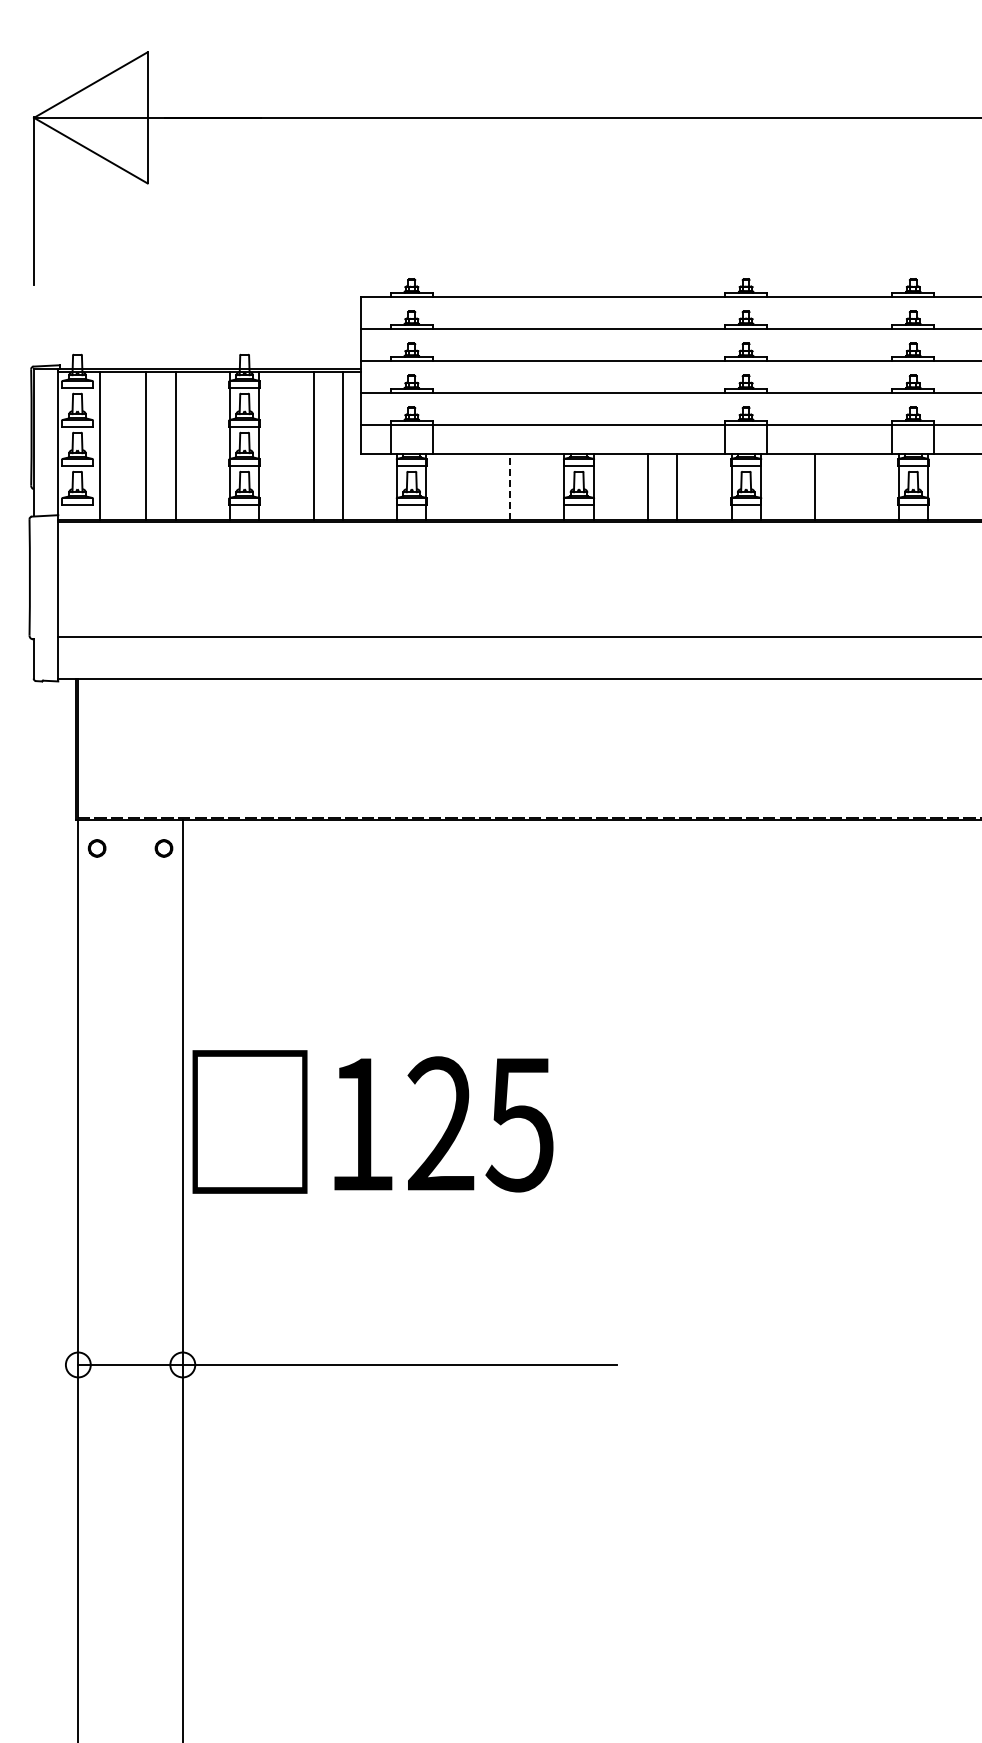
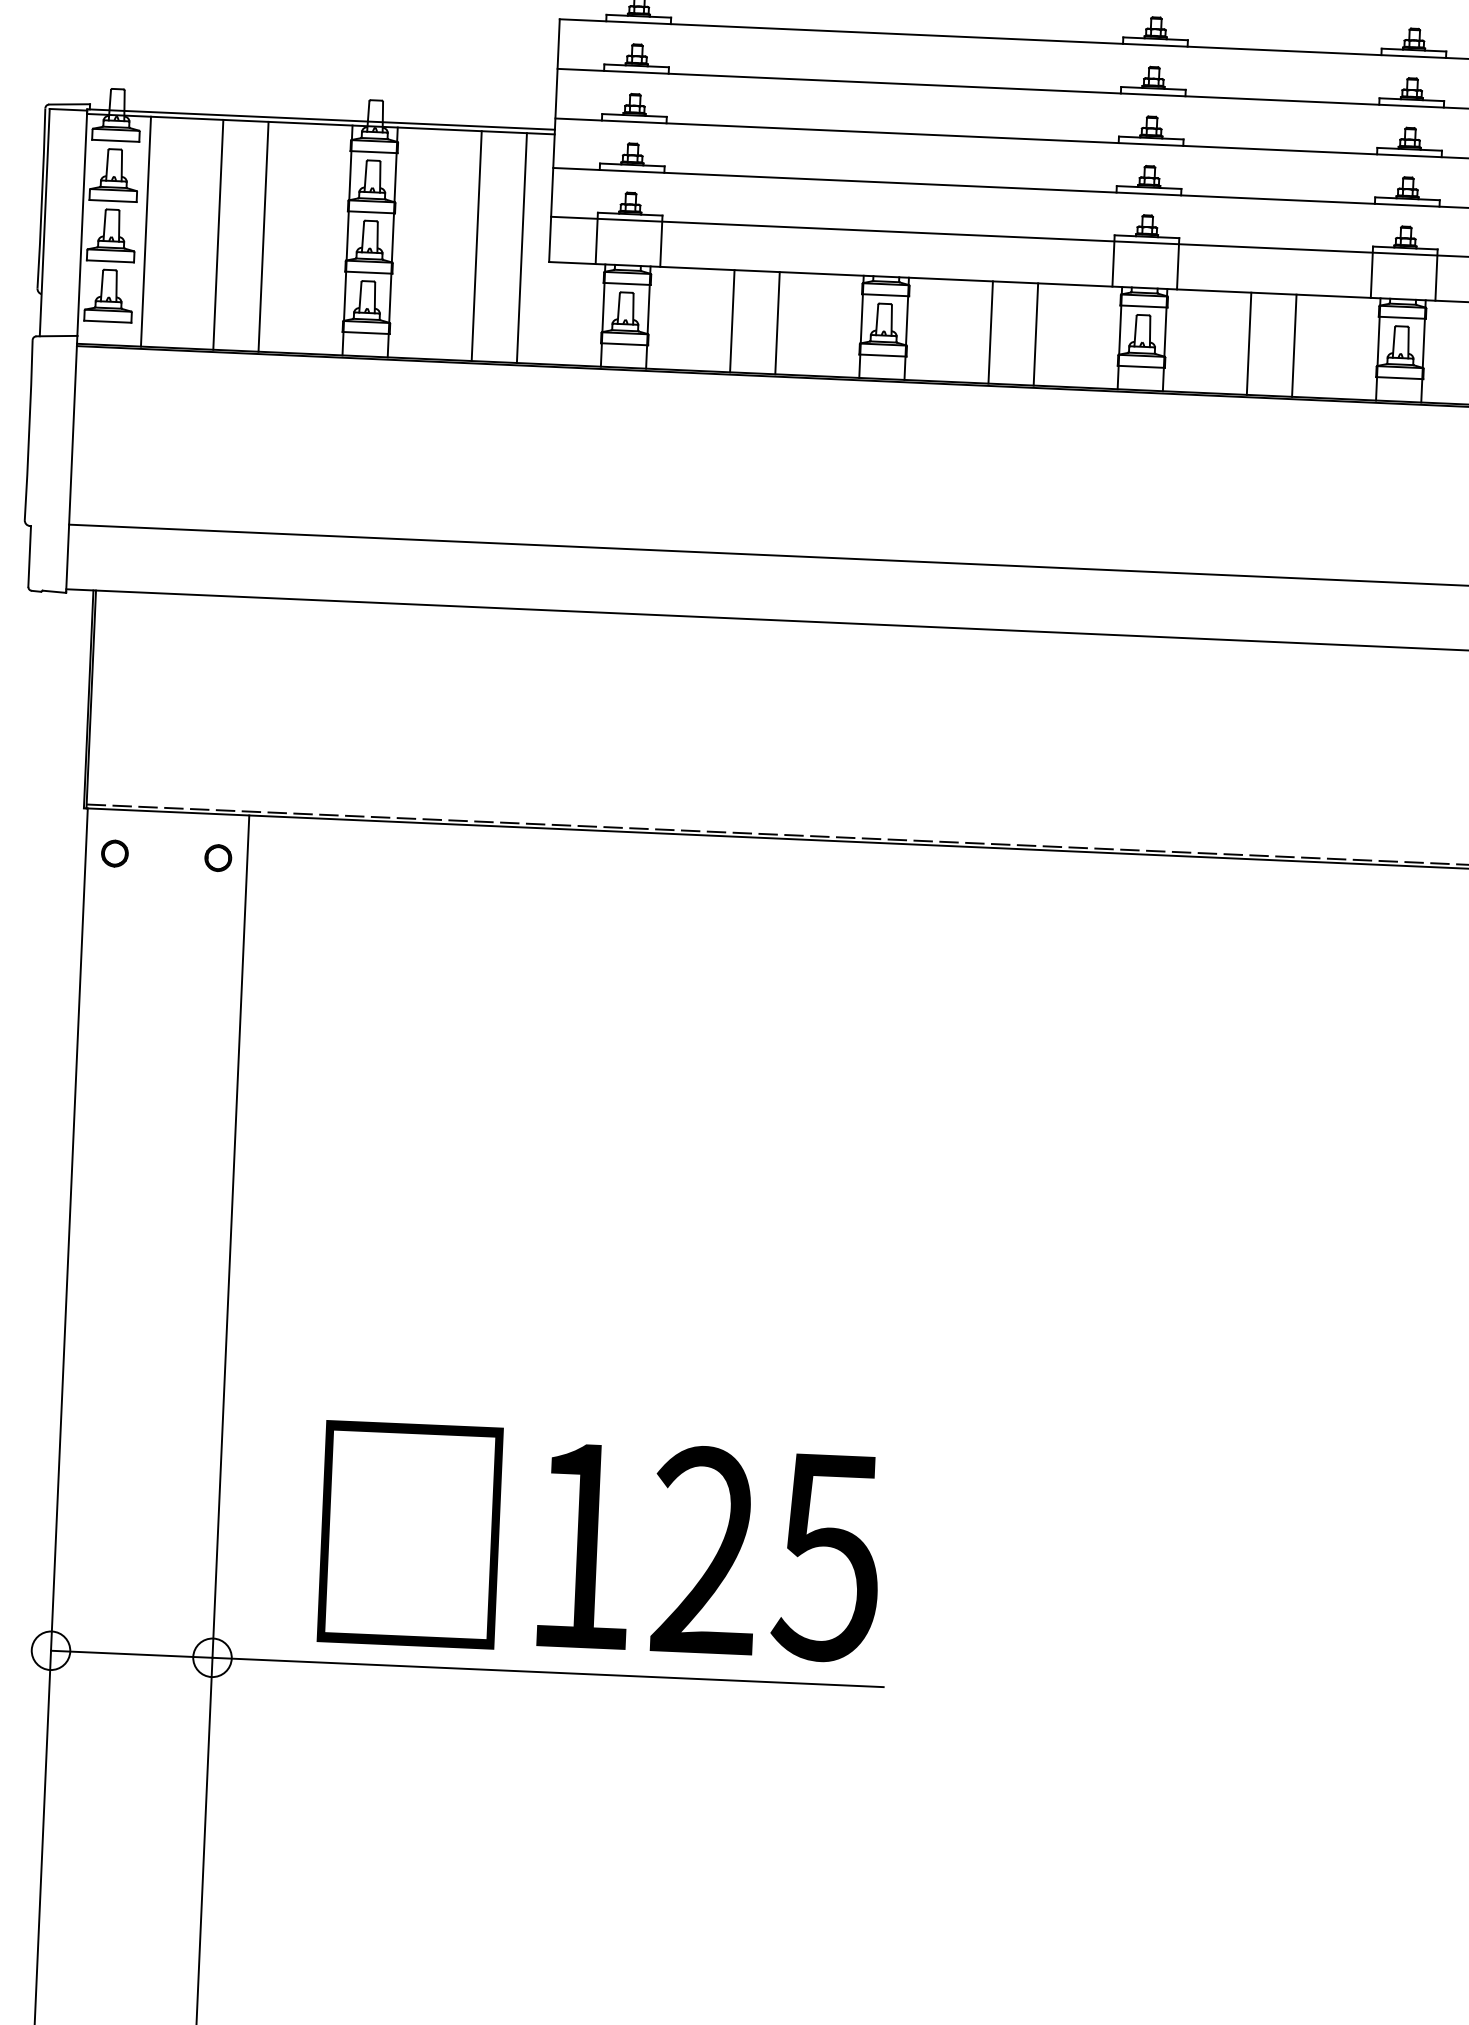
line: (510, 486) -> (778, 322), dashed -> solid
line: (480, 487) -> (731, 321), added
line: (844, 487) -> (1294, 346), added
text: (372, 1121) -> (599, 1542), moved

